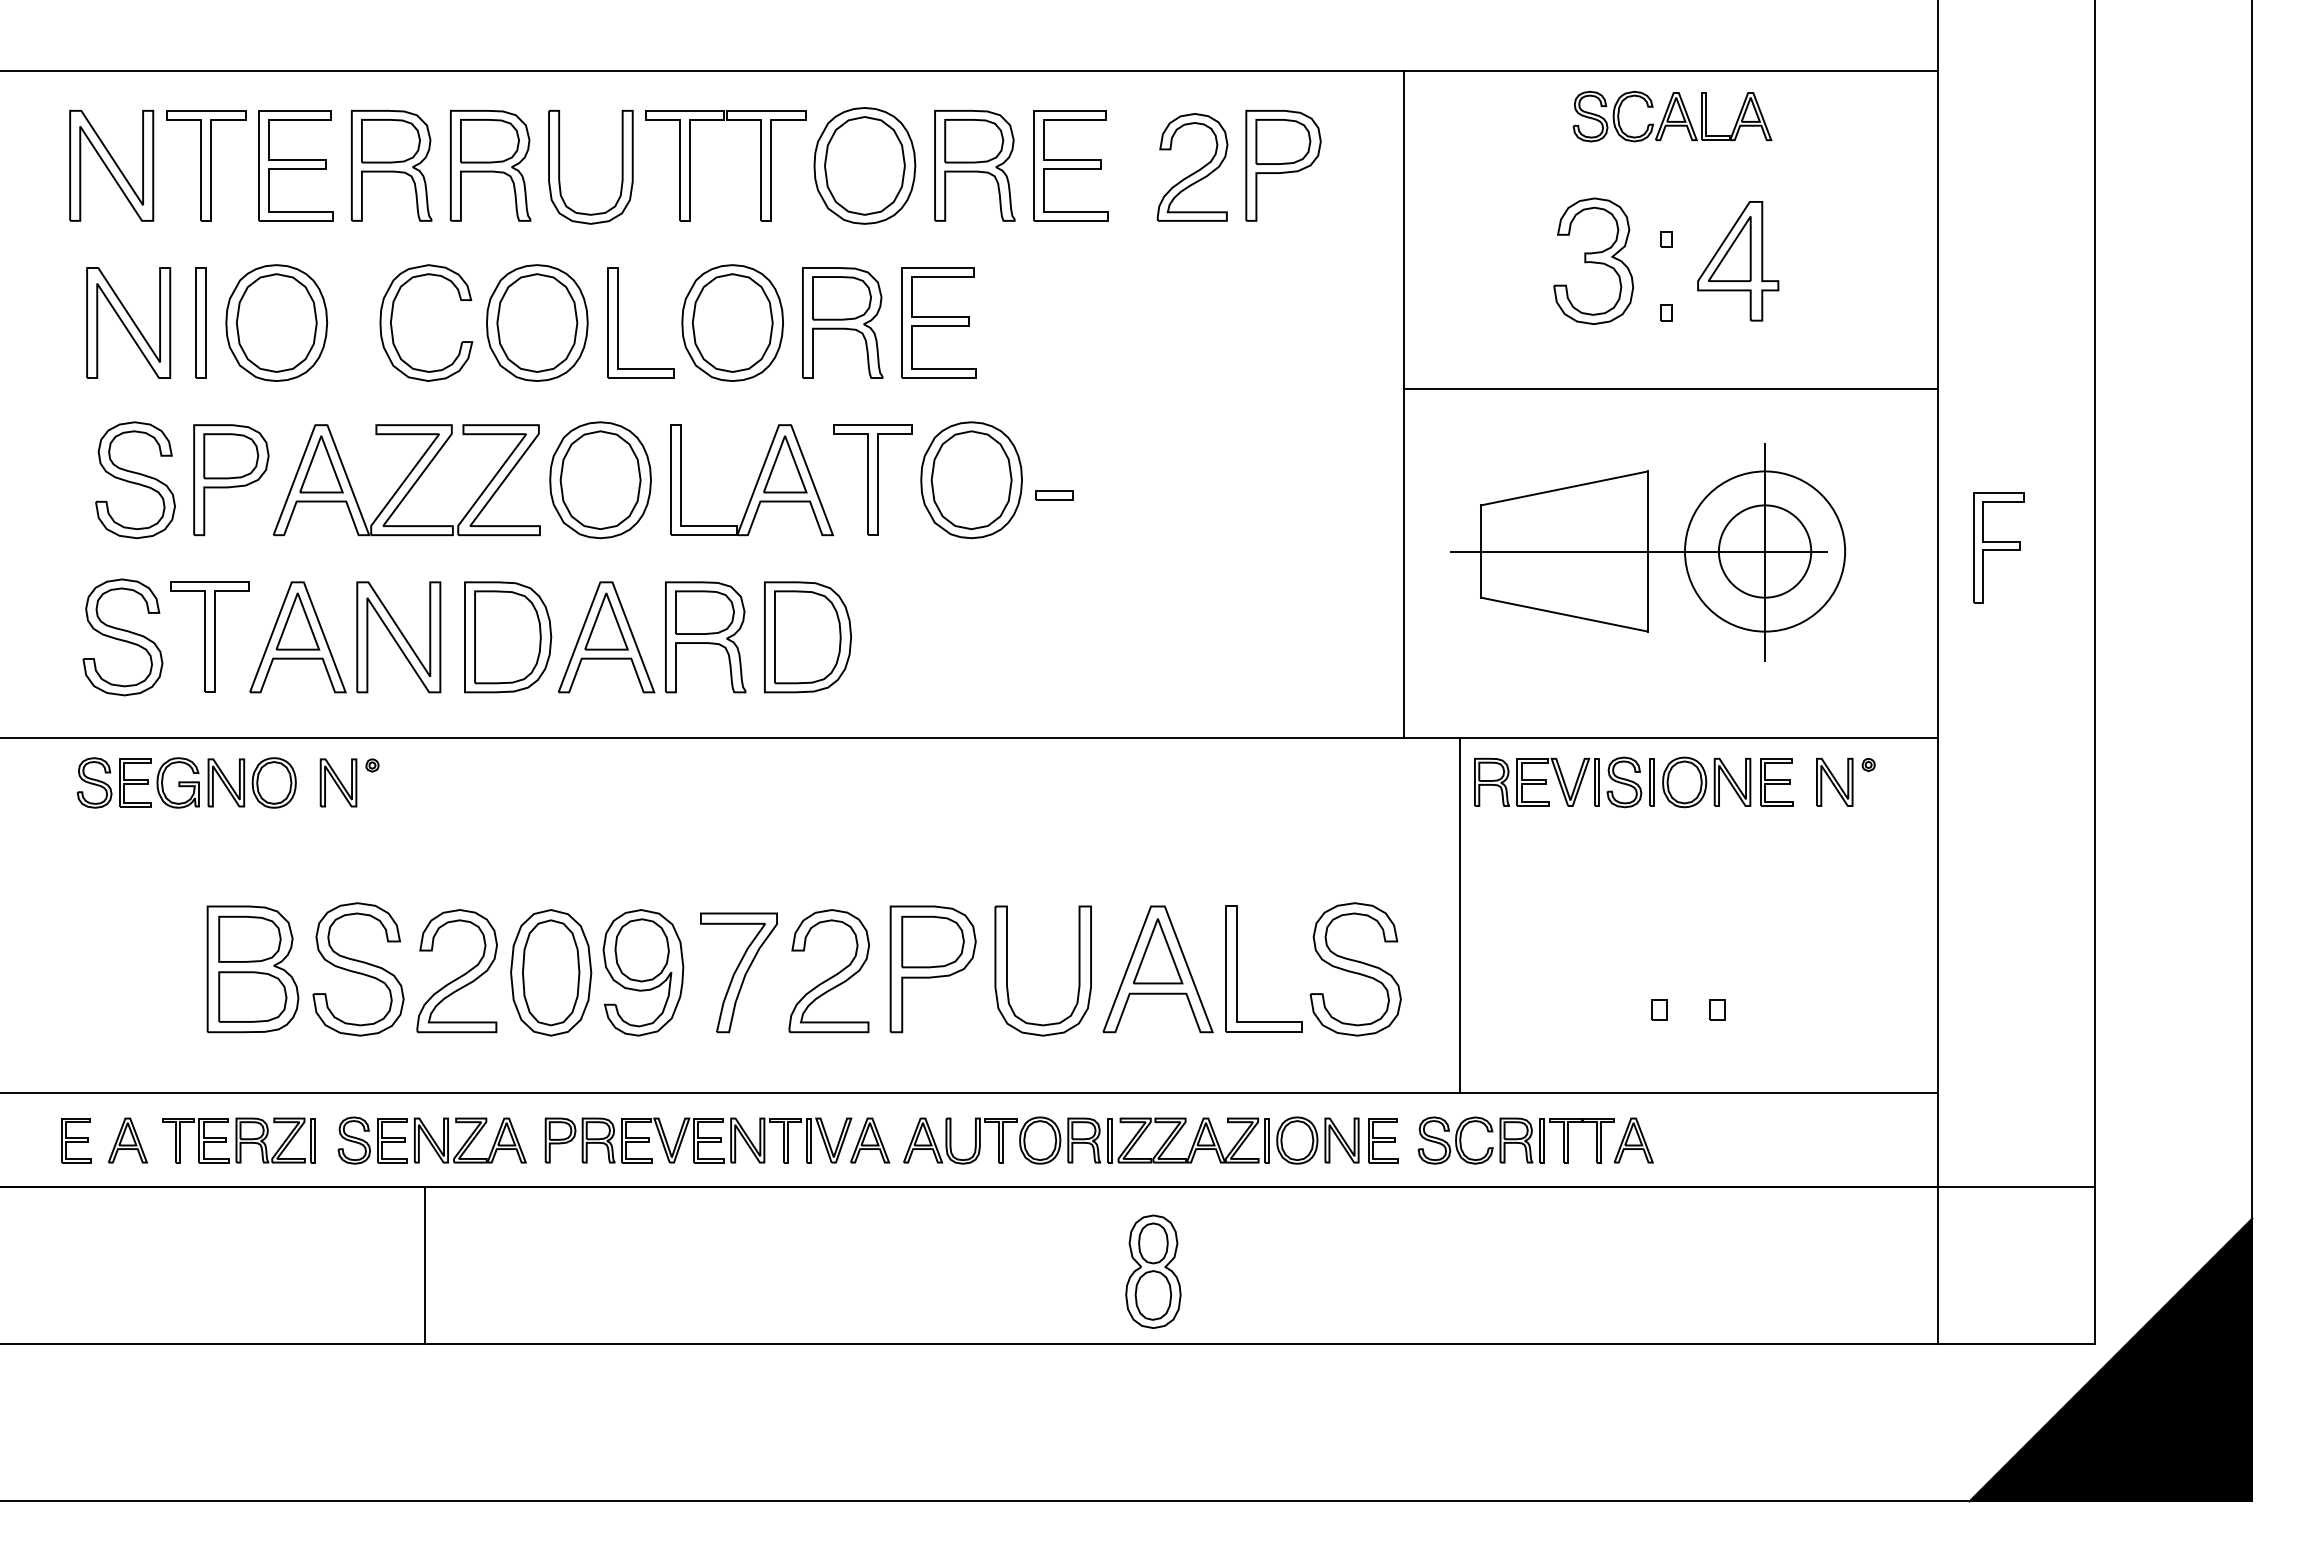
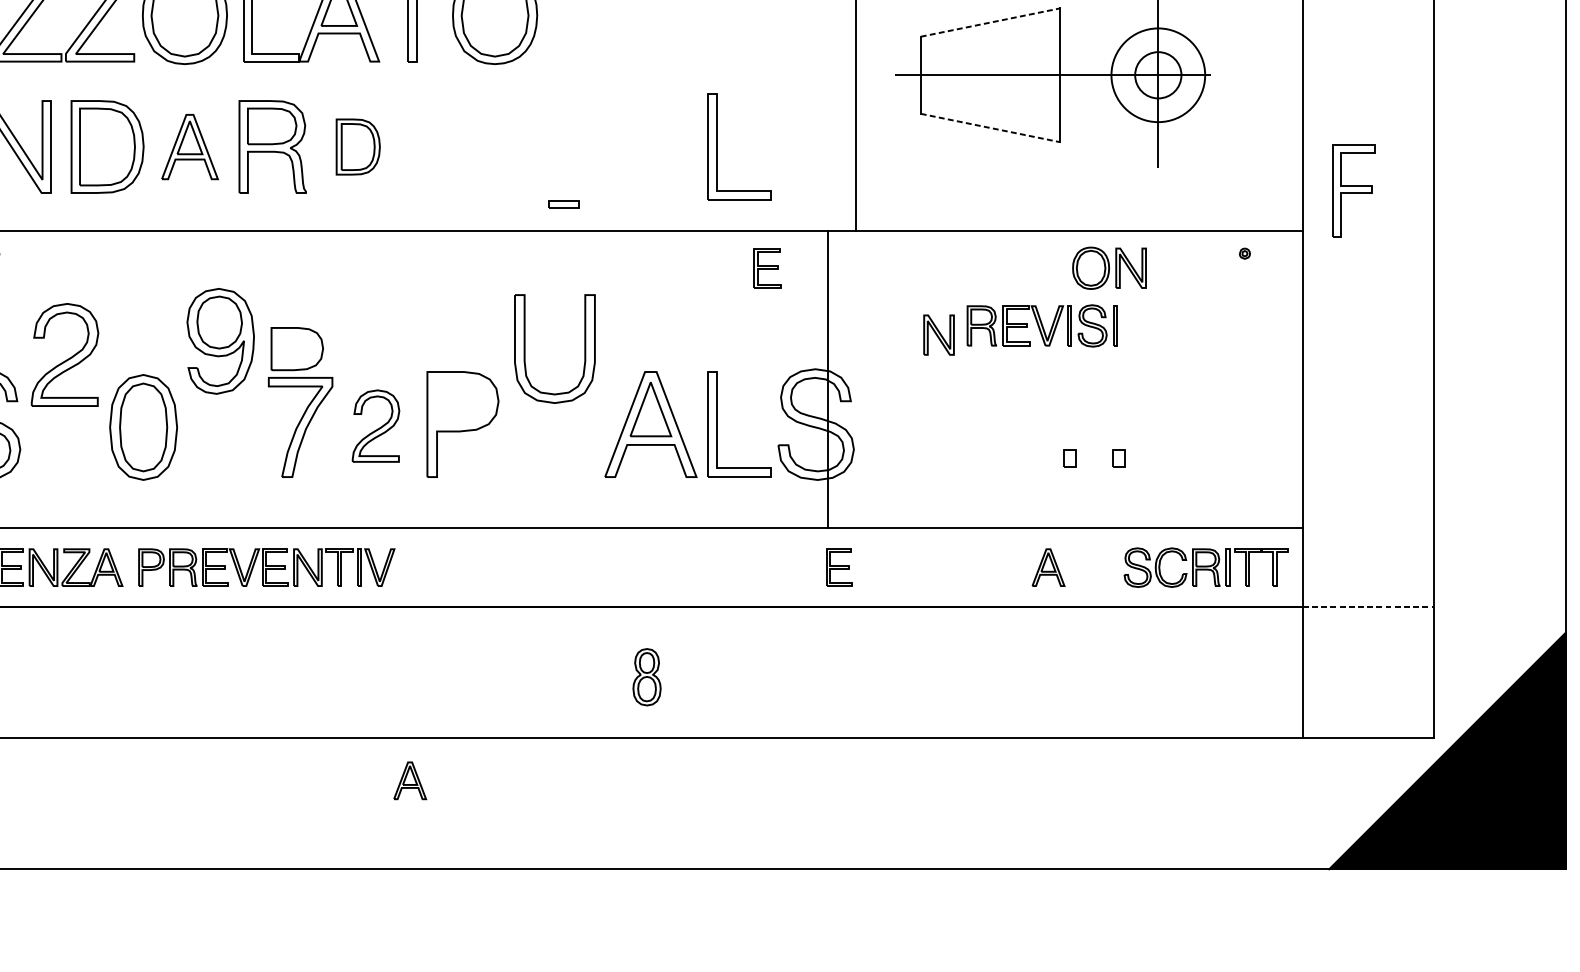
line: (1564, 488) -> (990, 22), solid -> dashed
part: (1054, 495) -> (564, 204), moved
part: (1998, 547) -> (1353, 190), moved
circle: (1764, 551) -> (1157, 75), size x0.6
circle: (1764, 551) -> (1157, 75), size x0.7
line: (1564, 614) -> (990, 127), solid -> dashed
part: (1237, 636) -> (717, 146), added
part: (606, 637) -> (189, 147), size x0.7
part: (807, 637) -> (357, 147), size x0.6
part: (1834, 781) -> (938, 334), moved
part: (1564, 782) -> (1042, 326), moved
part: (1776, 782) -> (767, 268), moved
line: (1460, 914) -> (828, 378), moved
part: (932, 941) -> (296, 348), moved
part: (1007, 970) -> (525, 348), moved
part: (456, 971) -> (64, 355), moved
part: (828, 971) -> (375, 426), size x0.7
part: (643, 972) -> (220, 341), moved
part: (870, 1140) -> (410, 780), moved
part: (1131, 1140) -> (628, 567), removed
part: (1515, 1140) -> (1205, 567), moved
line: (2016, 1187) -> (1368, 606), solid -> dashed
line: (425, 1265) -> (38, 672), removed
part: (1153, 1271) -> (647, 677), size x0.6

